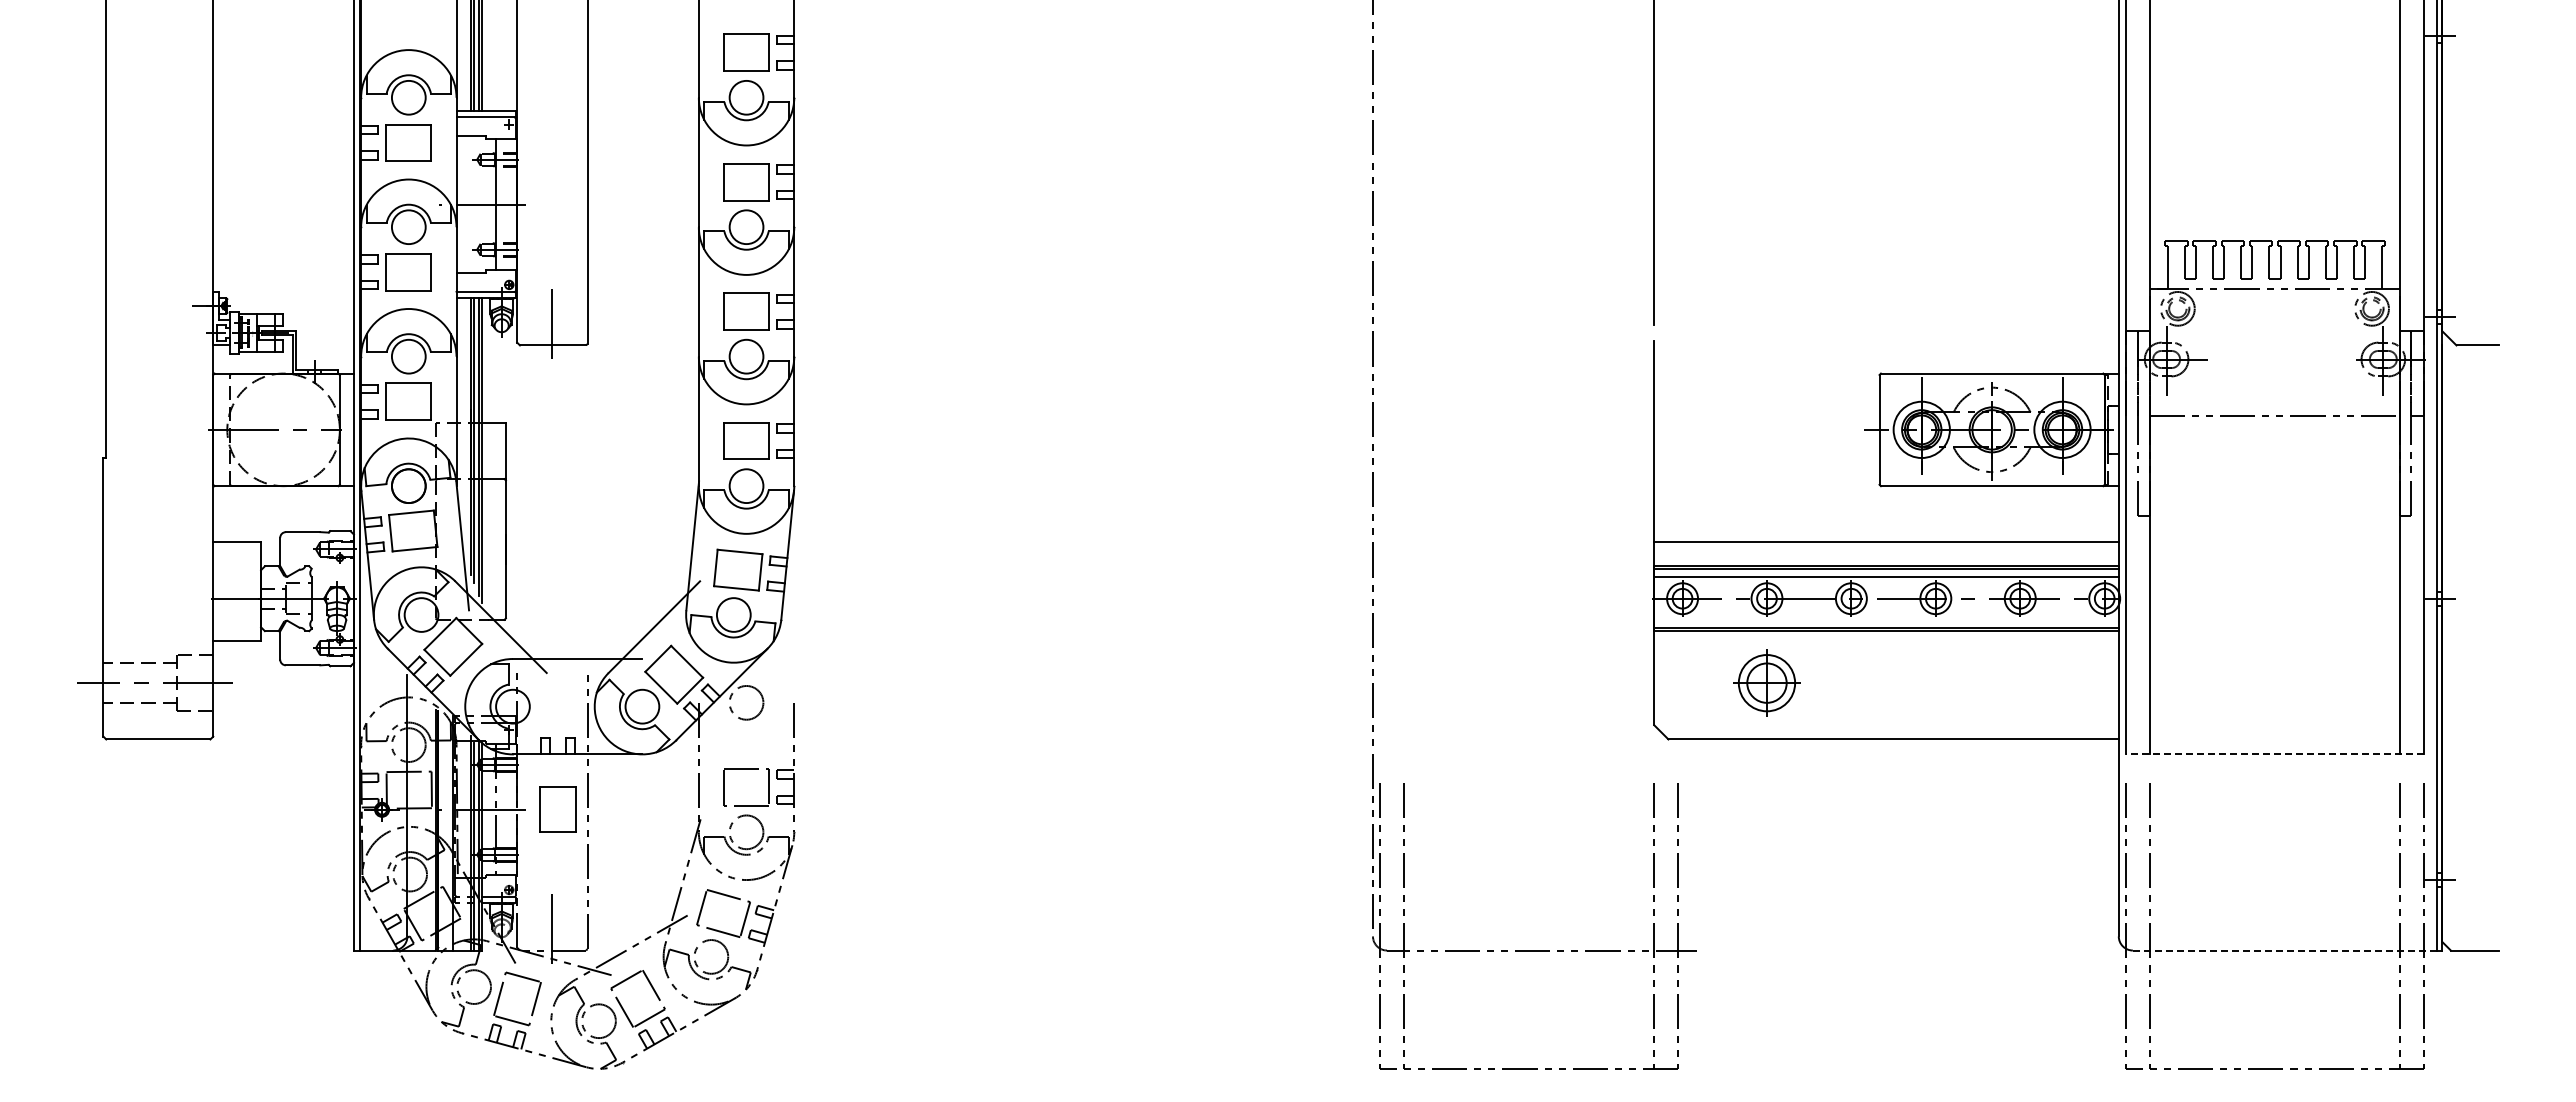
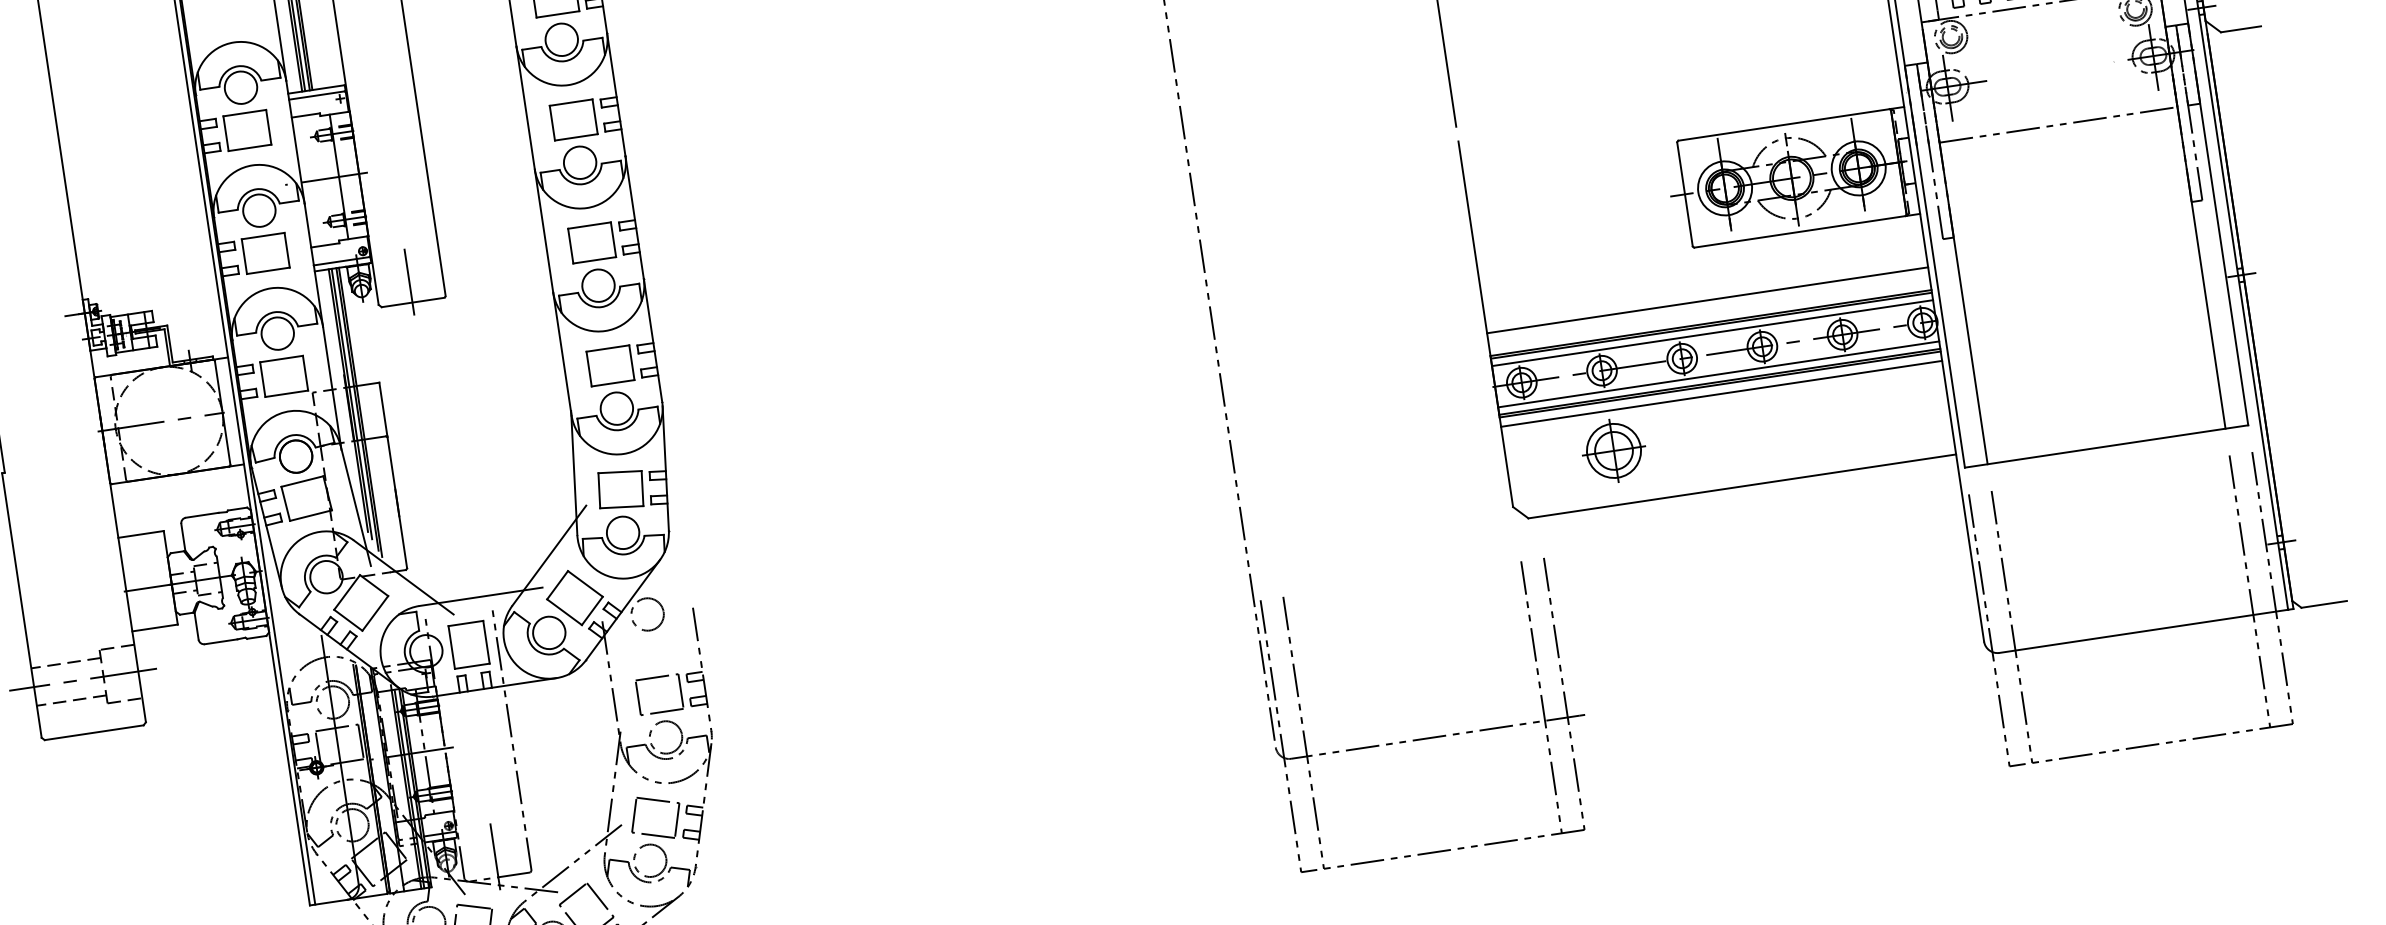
line: (1886, 620) -> (1718, 374), added
line: (1886, 640) -> (1721, 393), added
line: (2274, 754) -> (2106, 446), dashed -> solid
part: (557, 809) -> (468, 644), moved
line: (2284, 950) -> (2143, 631), dashed -> solid

